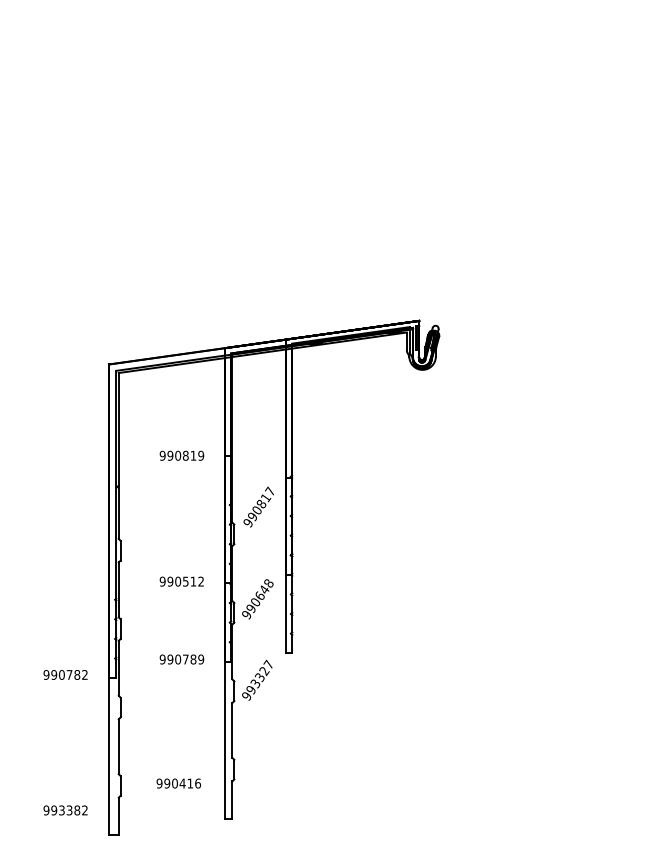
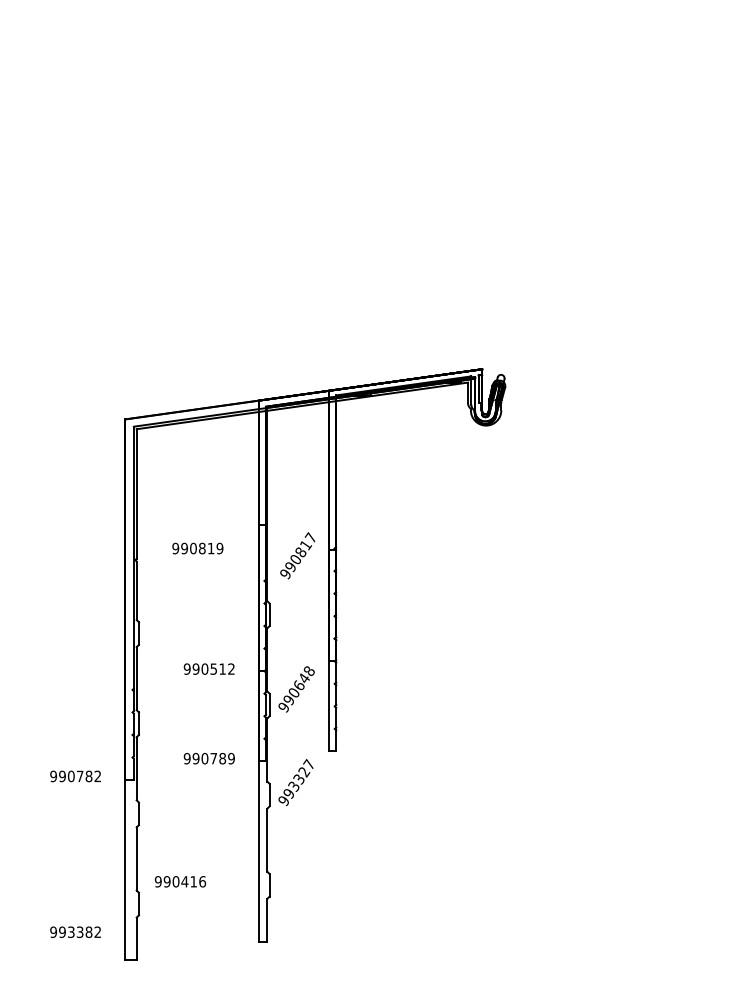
text: (181, 455) -> (197, 548), moved
text: (258, 506) -> (297, 555), moved
text: (178, 783) -> (180, 881), moved

